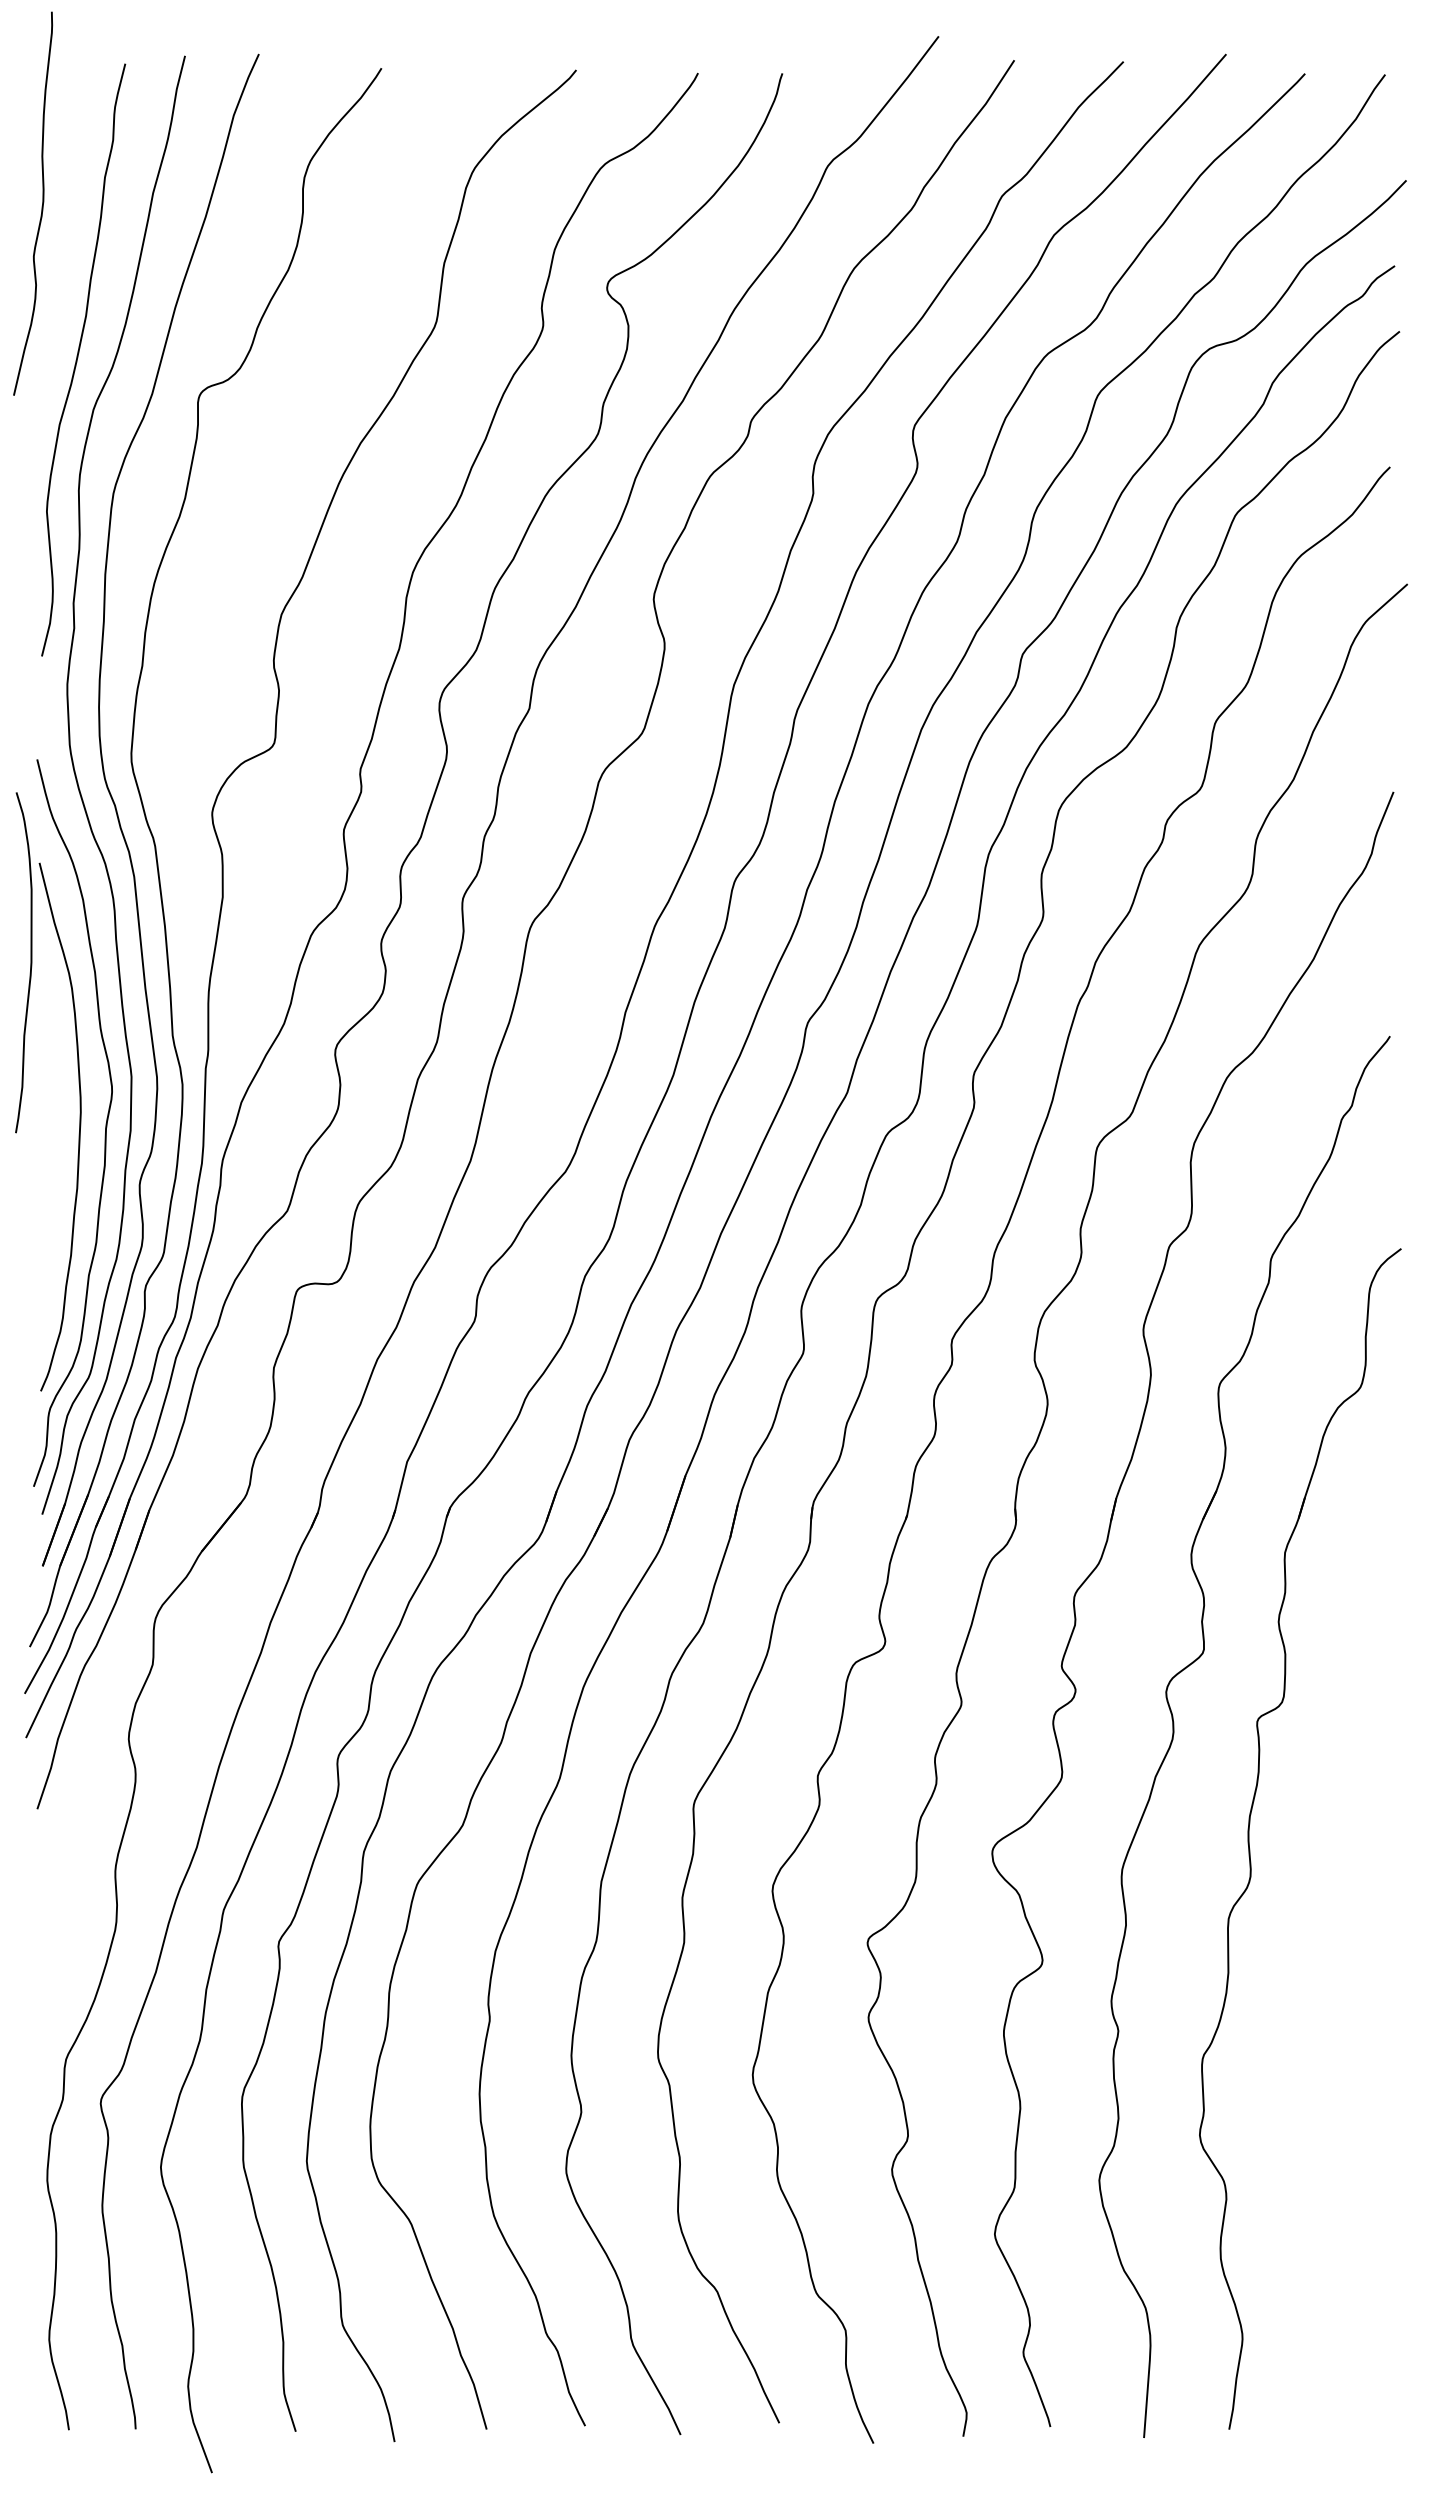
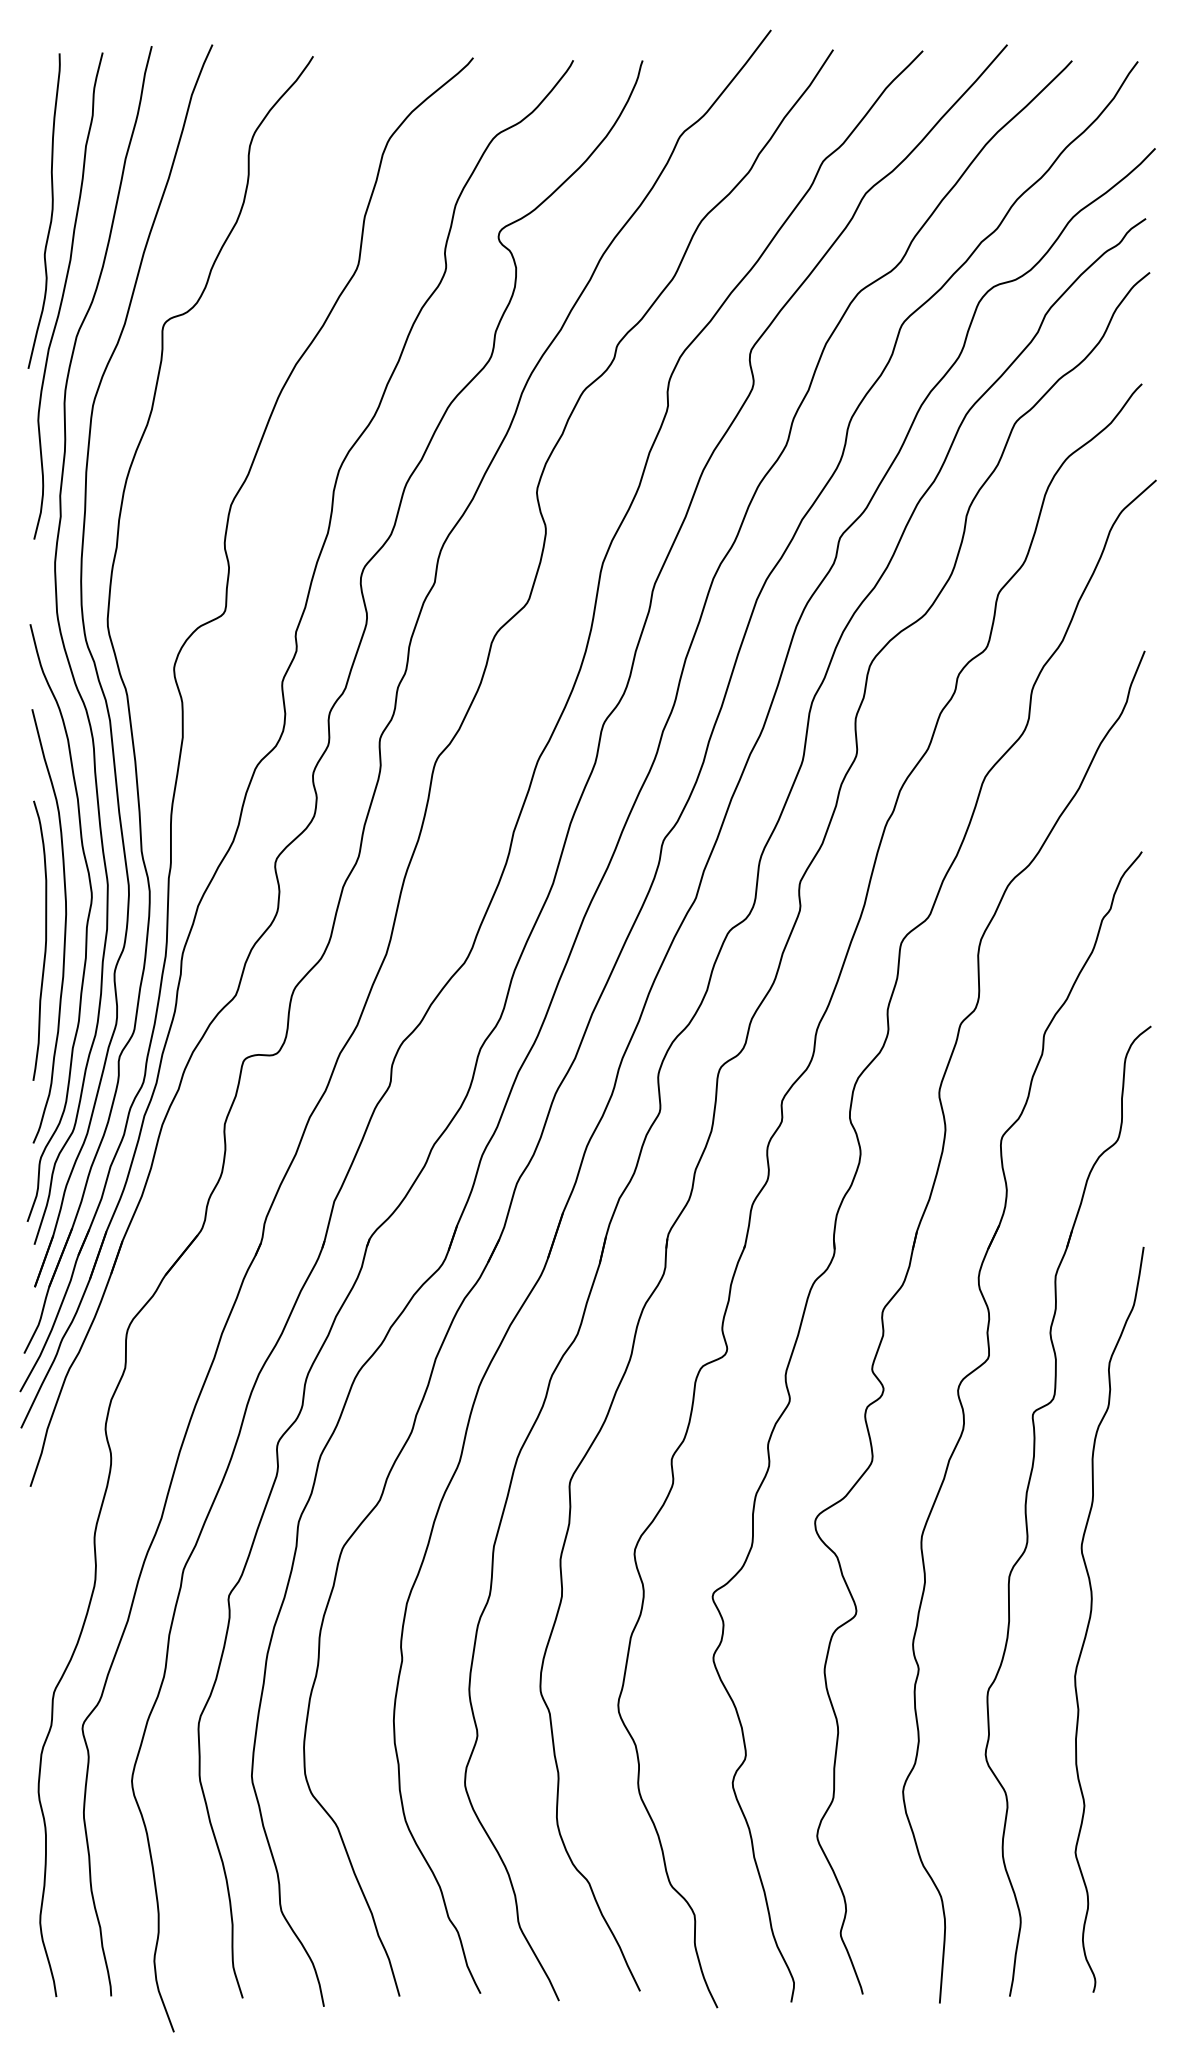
curve: (41, 206) -> (51, 213), moved
curve: (30, 962) -> (45, 940), moved
curve: (1328, 1966) -> (1091, 1616), added

